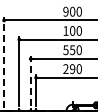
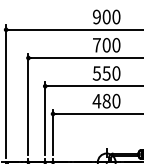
text: (65, 30) -> (96, 44), 100 -> 700
line: (4, 62) -> (6, 91), dashed -> solid
text: (69, 68) -> (102, 100), 290 -> 480
line: (30, 80) -> (44, 117), dashed -> solid

